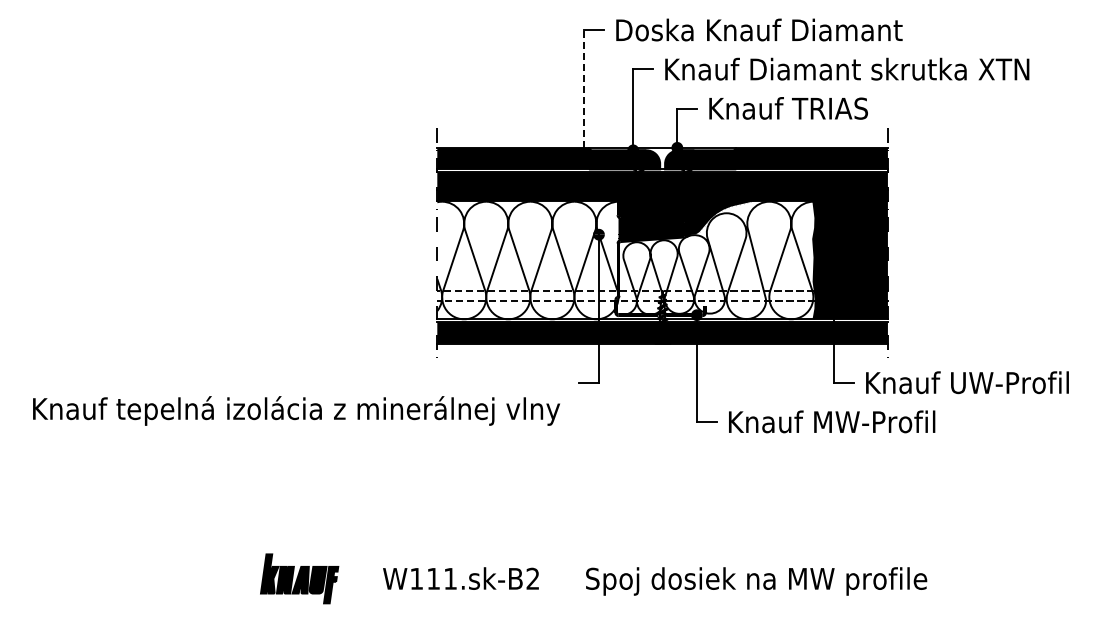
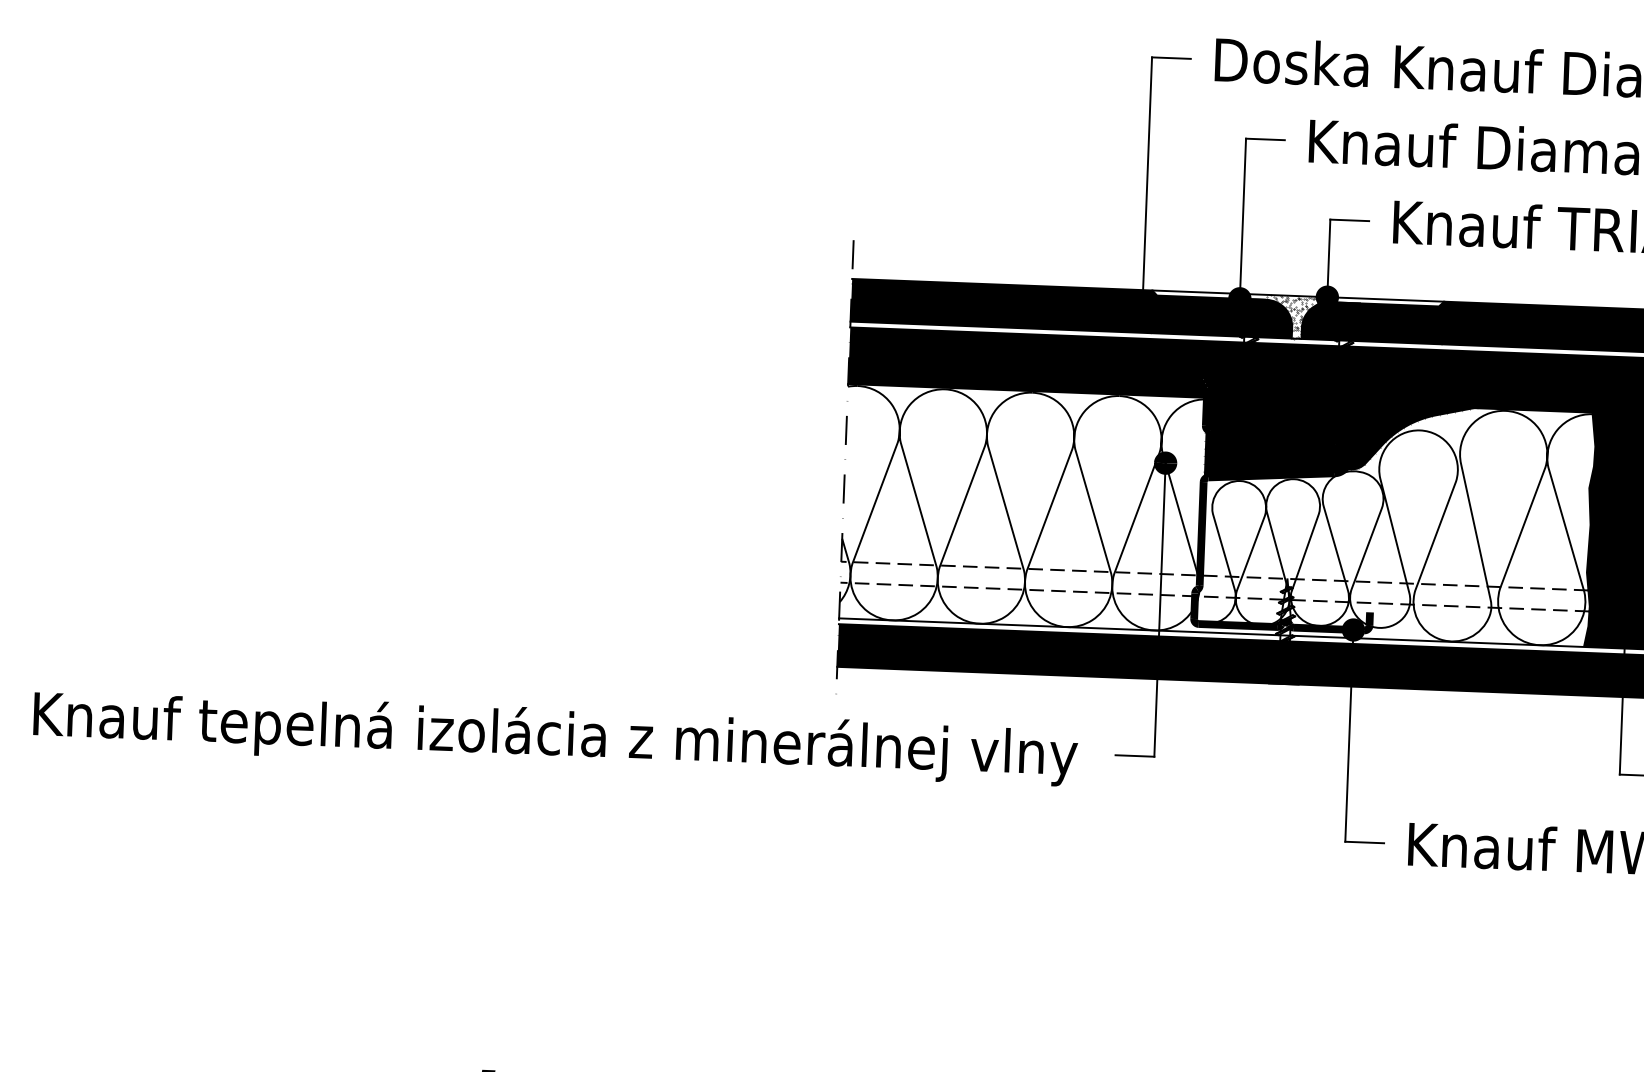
line: (584, 93) -> (1147, 182), dashed -> solid
hatch: (662, 158) -> (1297, 317), added
text: (296, 410) -> (555, 736), moved

